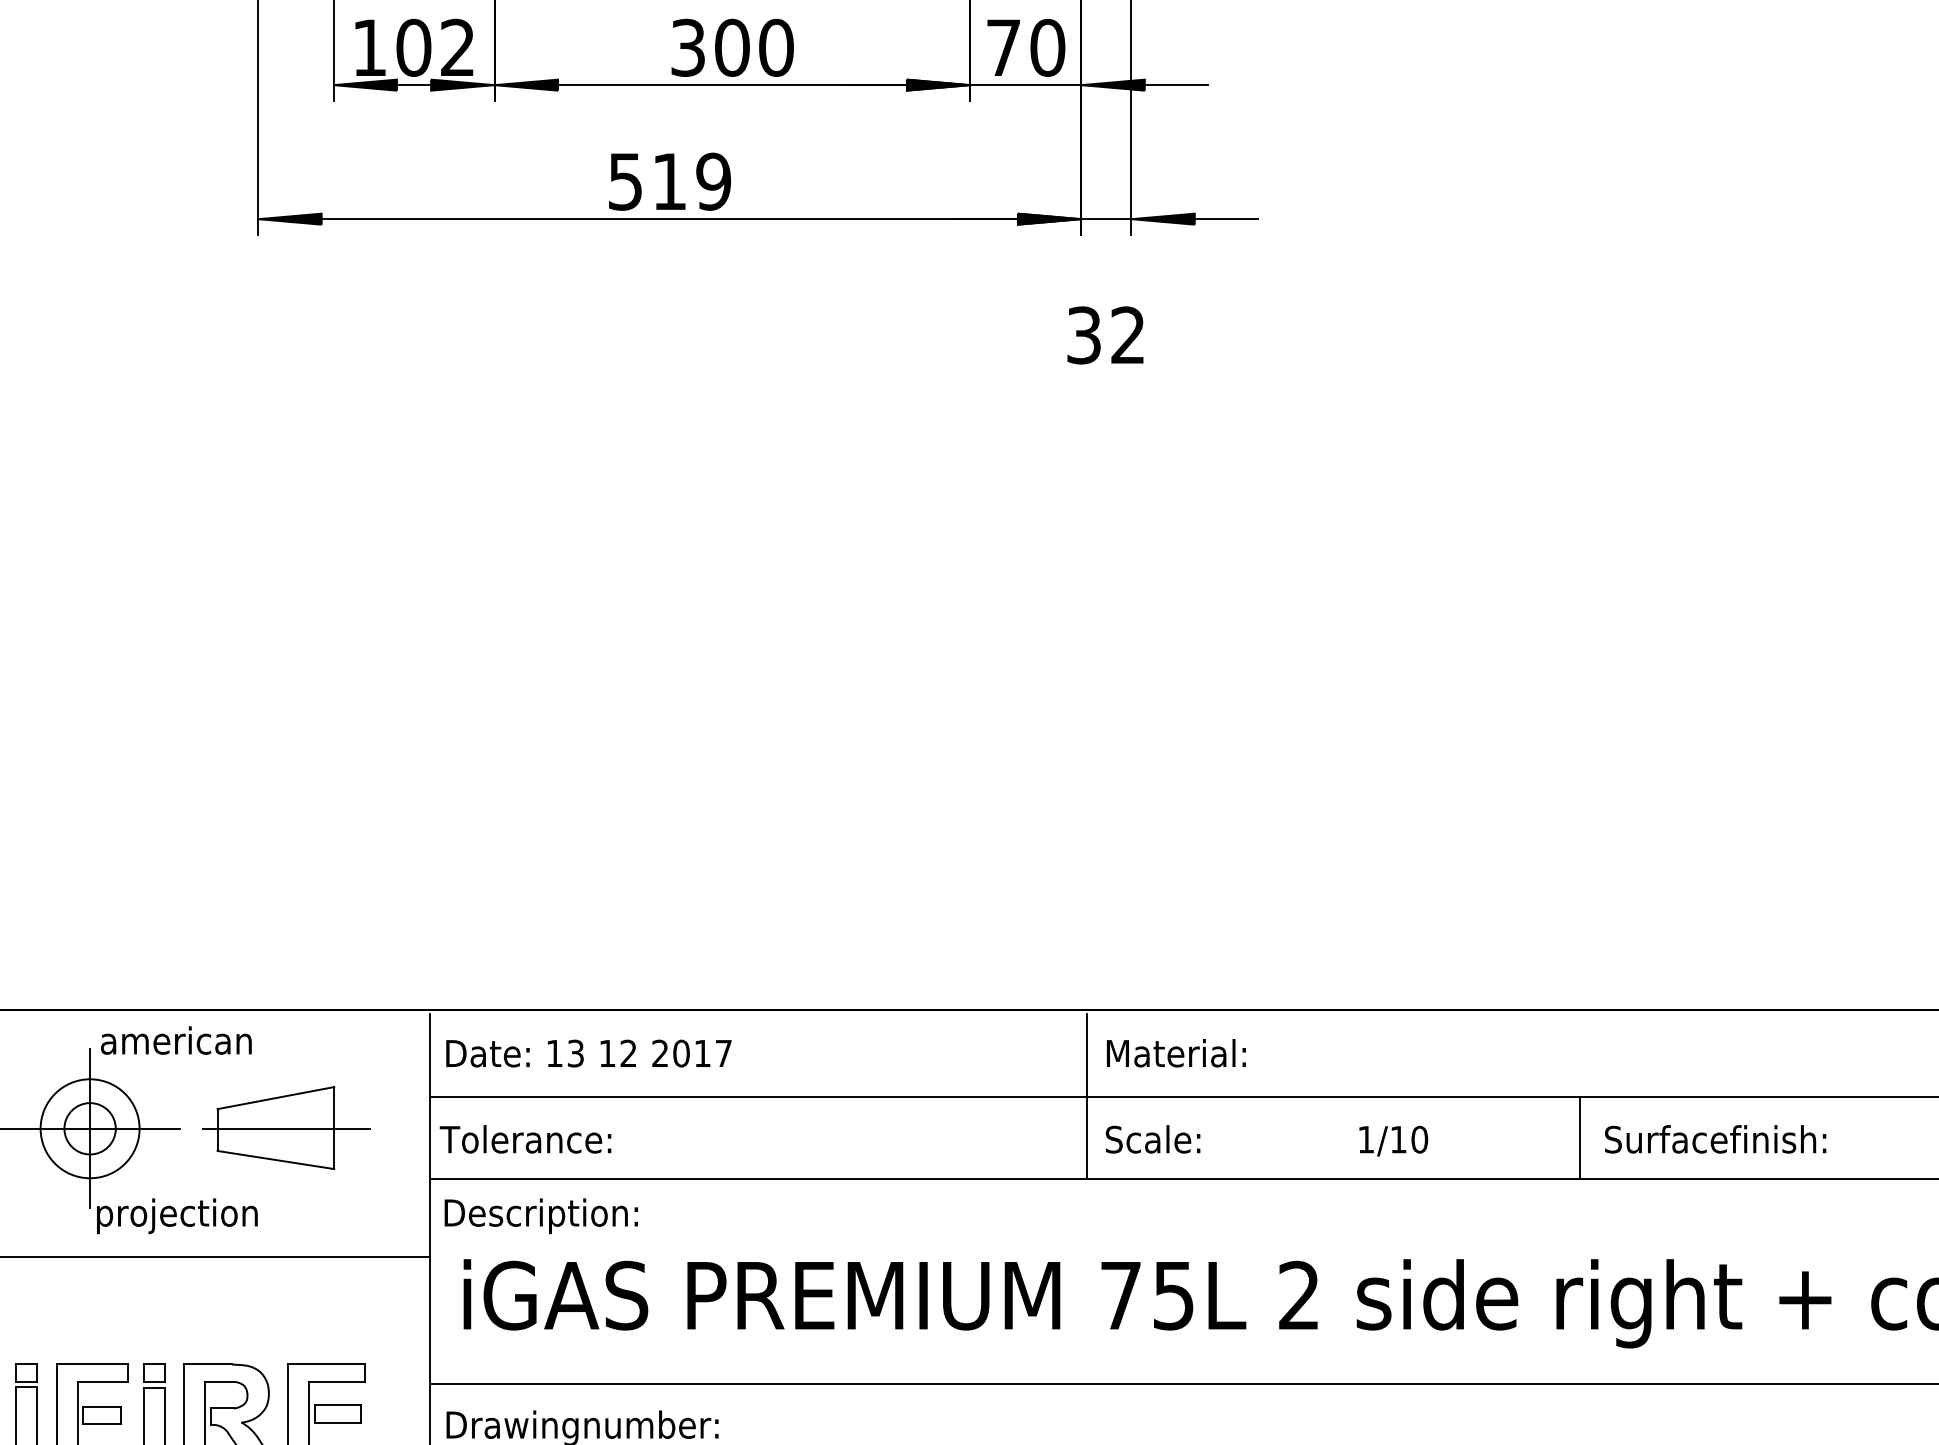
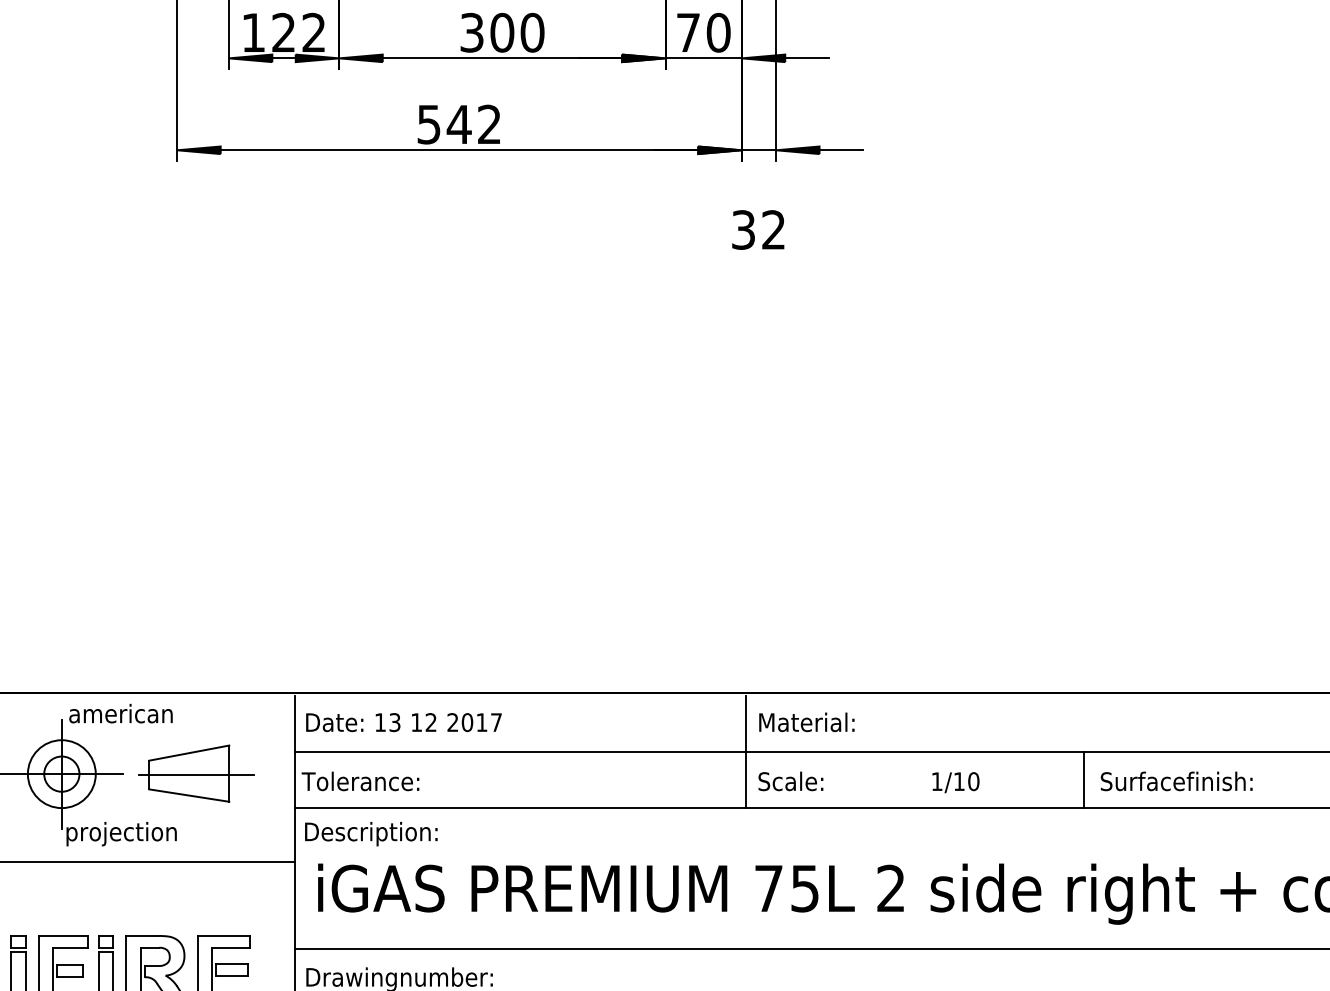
text: (413, 47) -> (283, 32), 102 -> 122
text: (690, 181) -> (473, 124), 519 -> 542

